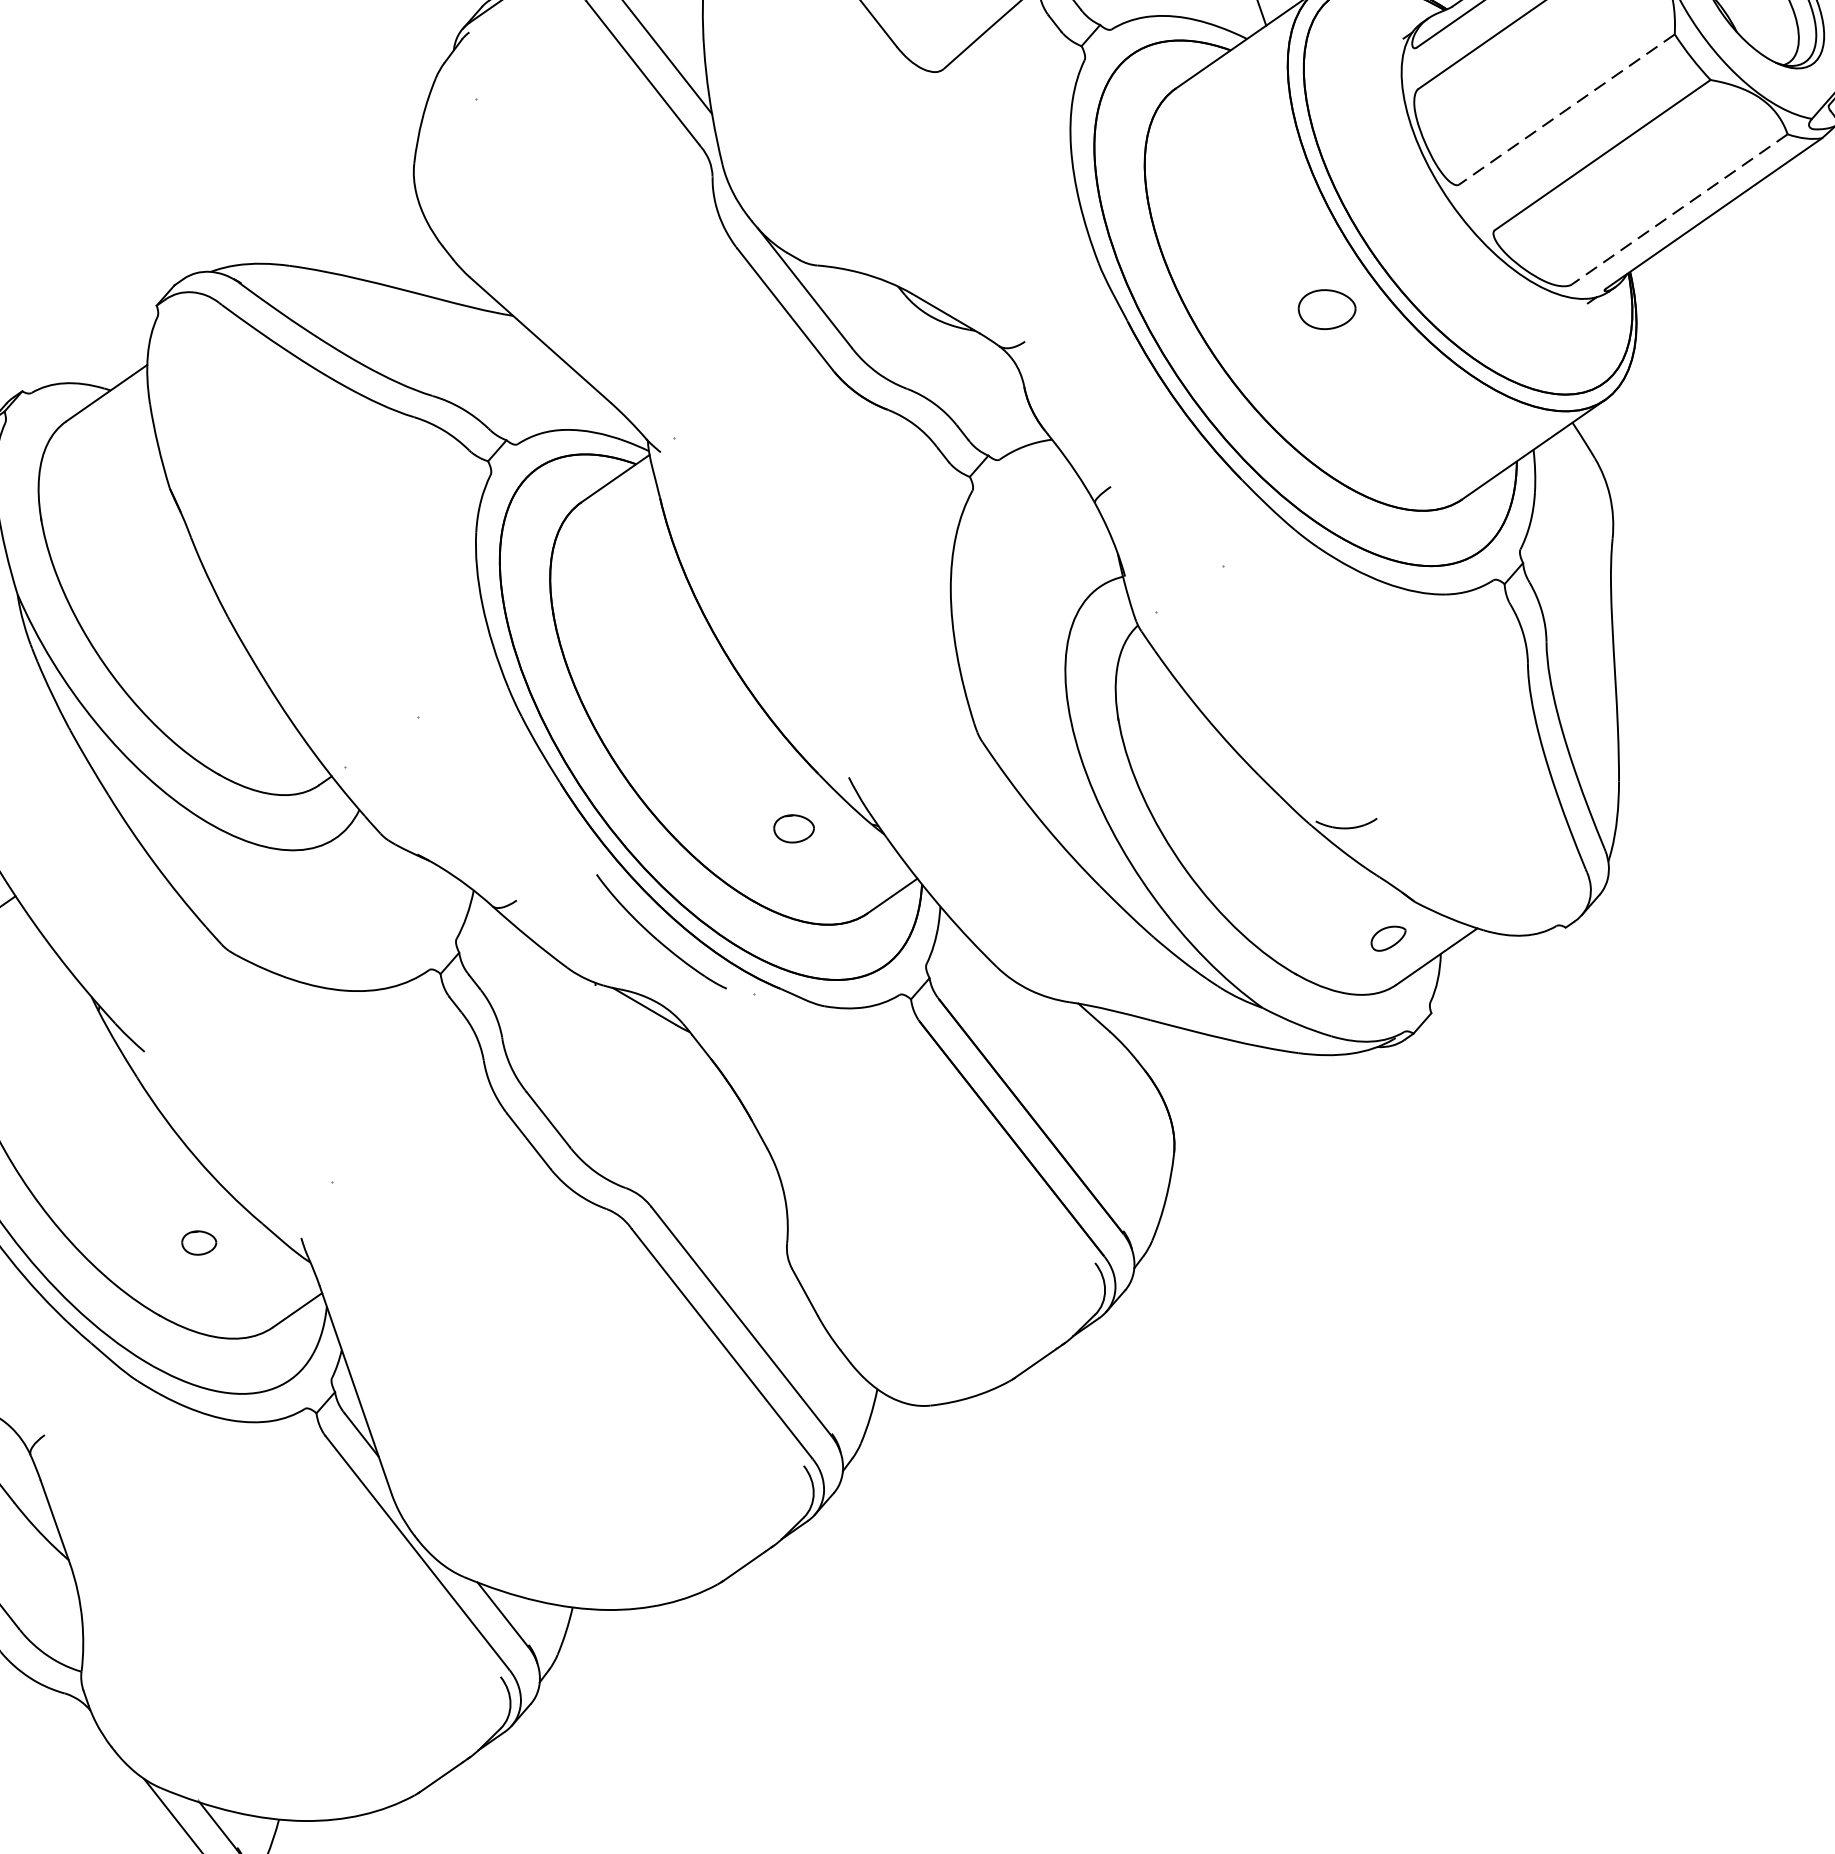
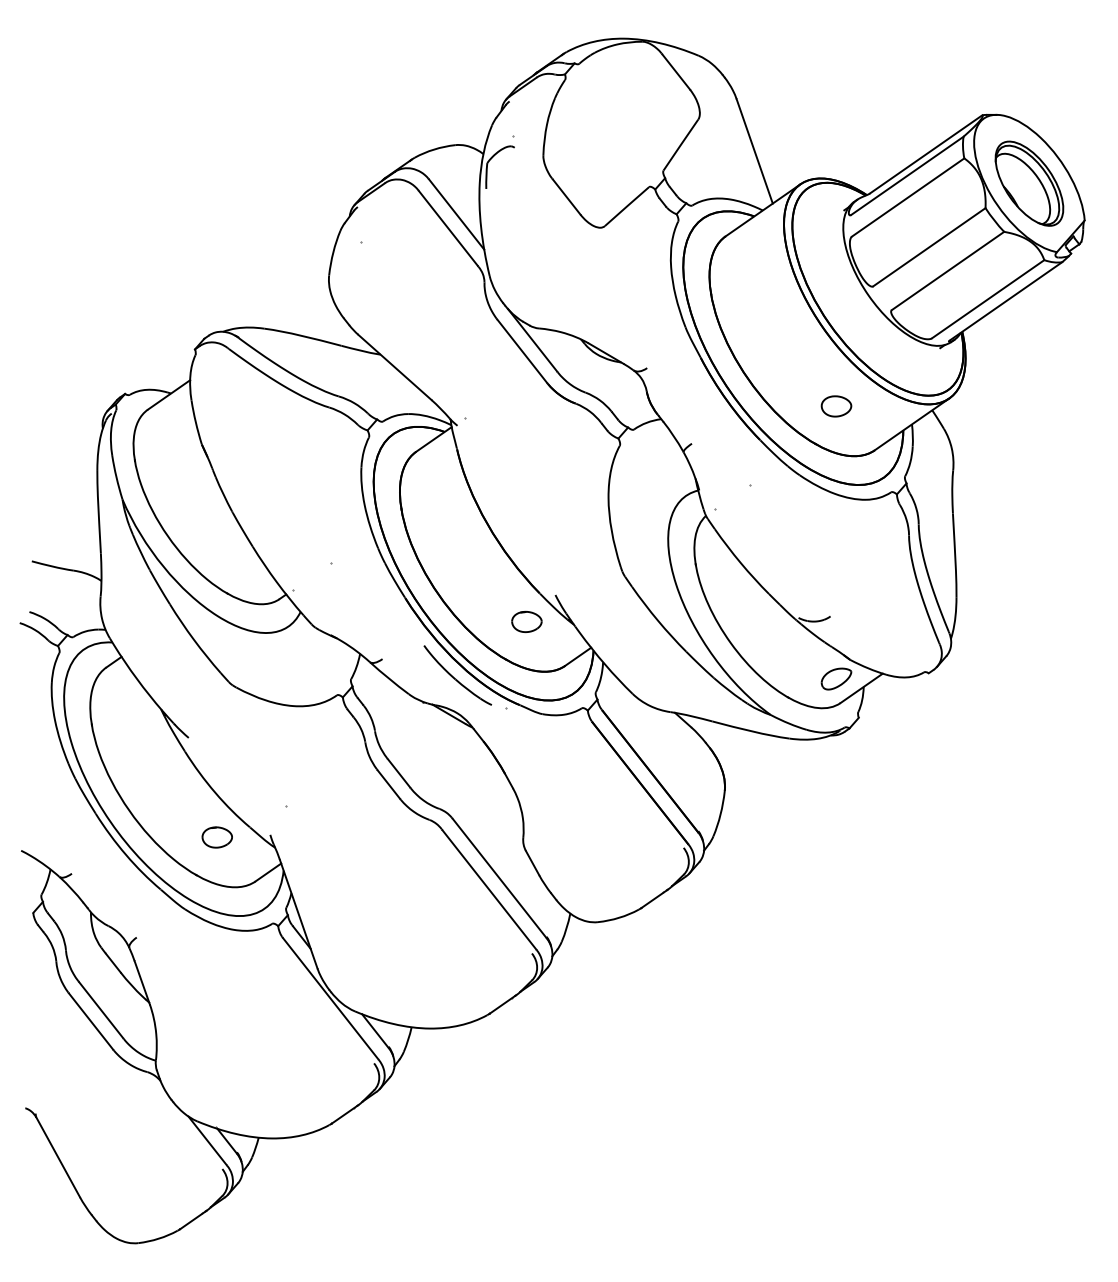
line: (1565, 110) -> (928, 247), dashed -> solid
line: (1678, 209) -> (987, 299), dashed -> solid
part: (1327, 309) -> (836, 406), moved
part: (793, 828) -> (526, 621), size x1.43
part: (1388, 937) -> (836, 678), size x1.67
part: (197, 1243) -> (216, 837), size x1.67

